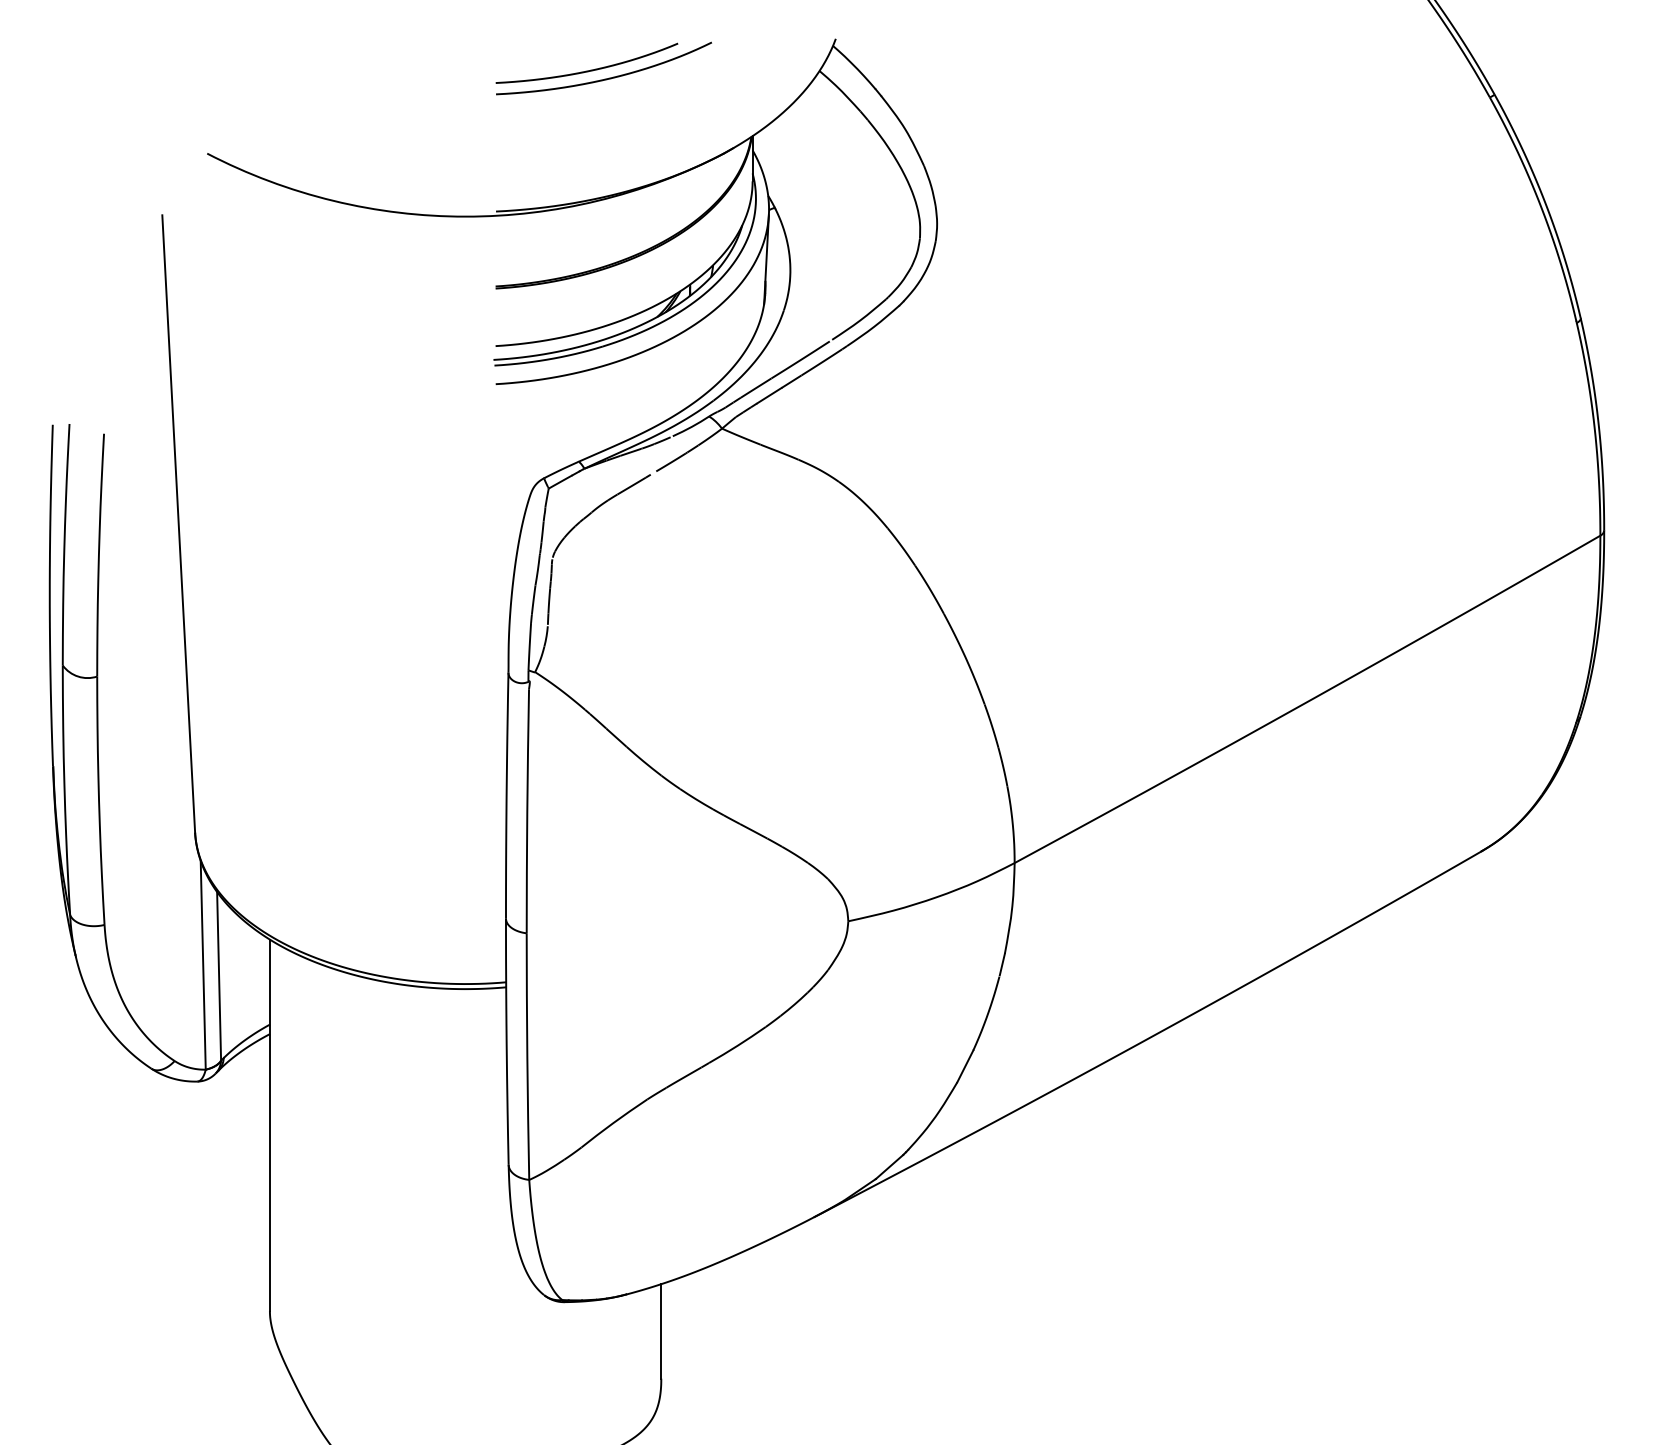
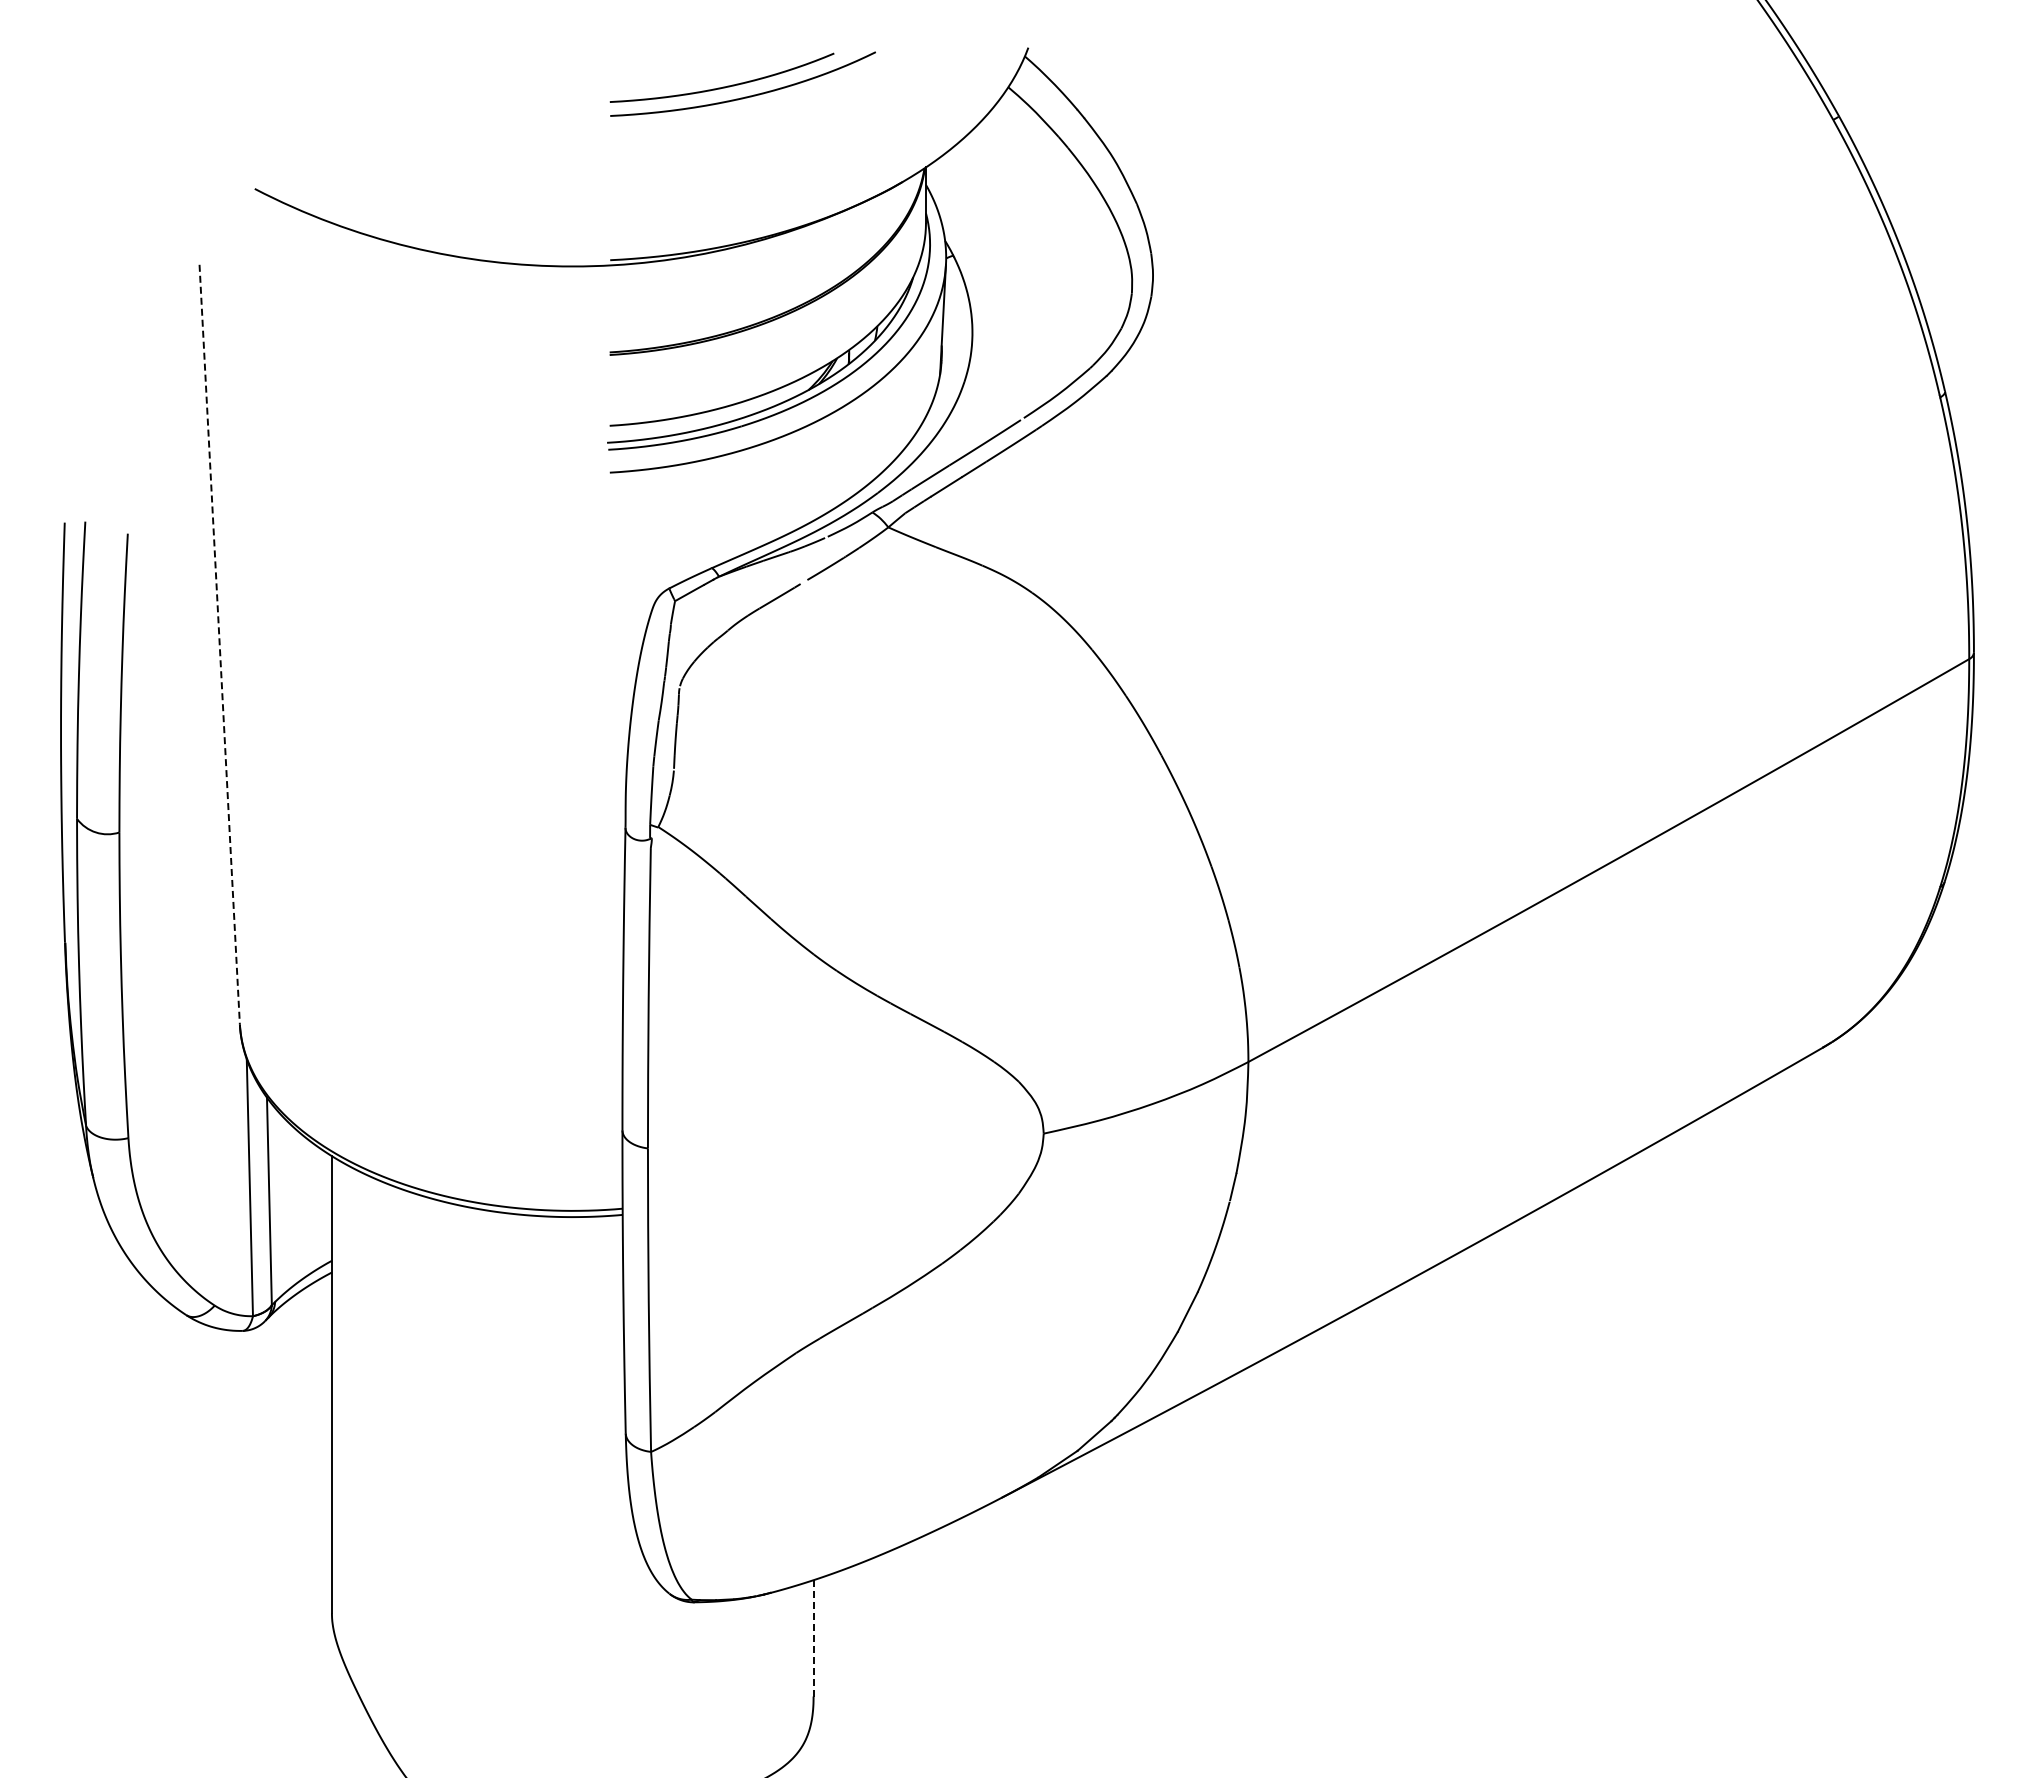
line: (178, 524) -> (219, 645), solid -> dashed
line: (661, 1330) -> (813, 1637), solid -> dashed

